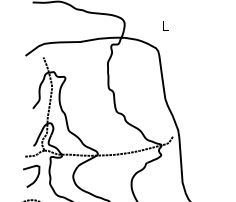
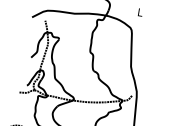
curve: (35, 178) -> (24, 110), removed

